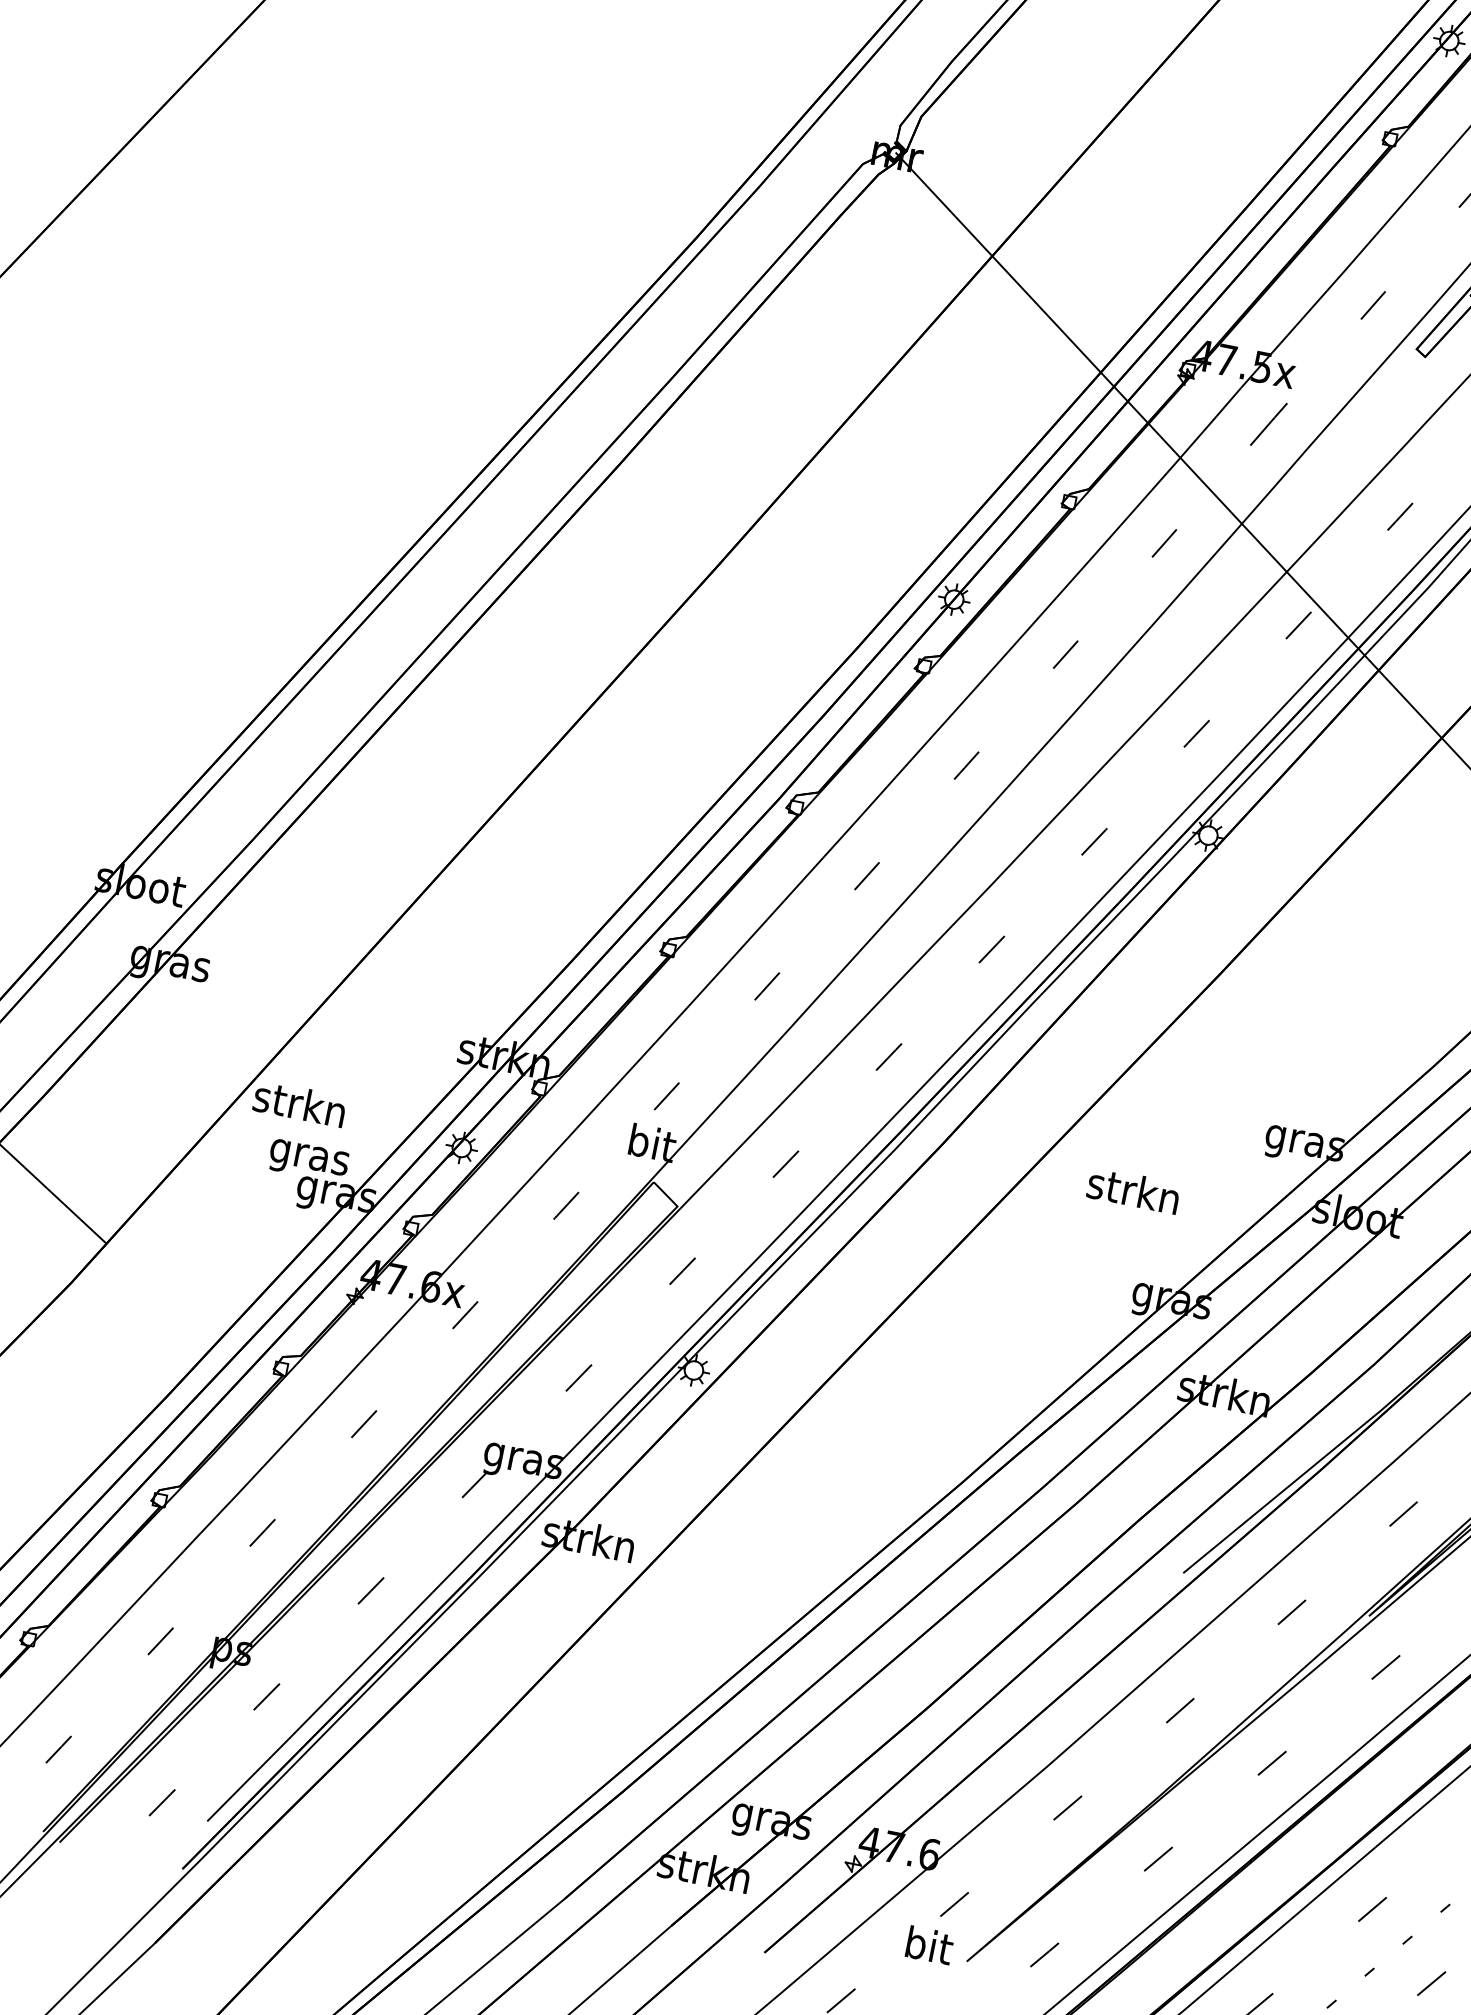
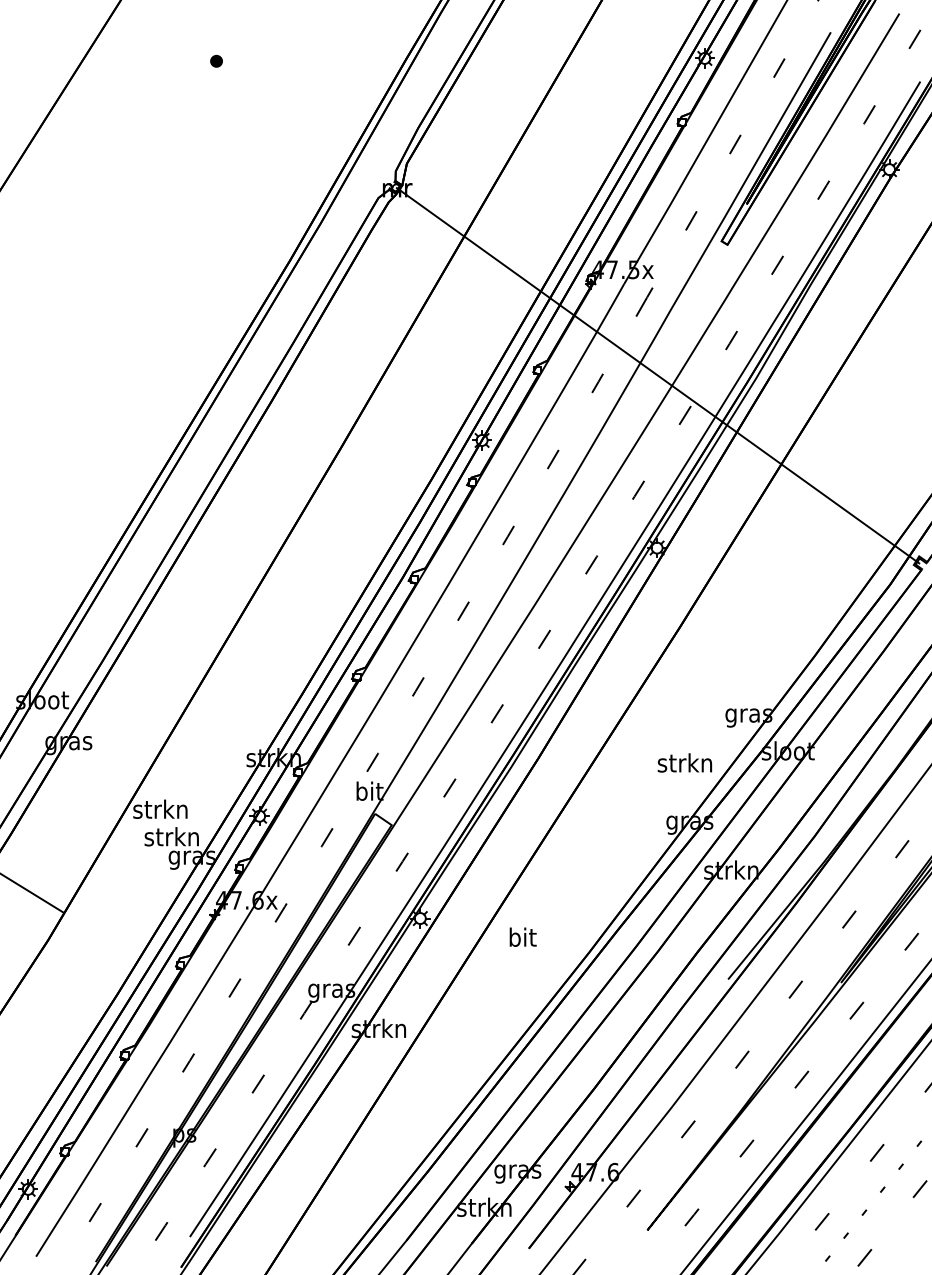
text: (308, 1157) -> (171, 839), gras -> strkn
text: (1133, 1189) -> (684, 762), moved
text: (929, 1944) -> (522, 936), moved

